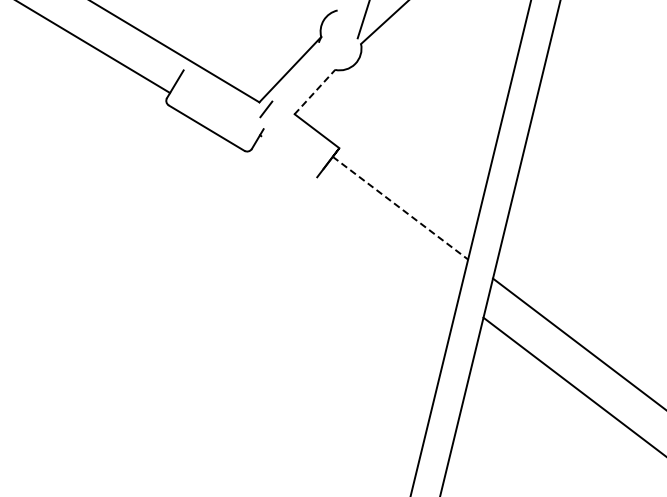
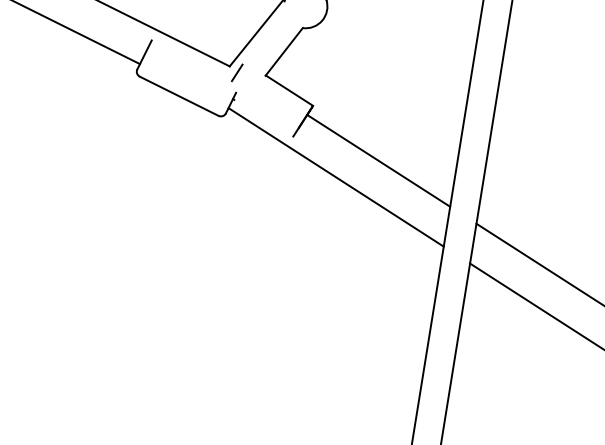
line: (315, 91) -> (284, 51), dashed -> solid
line: (400, 208) -> (378, 161), dashed -> solid
line: (356, 220) -> (335, 176), added

